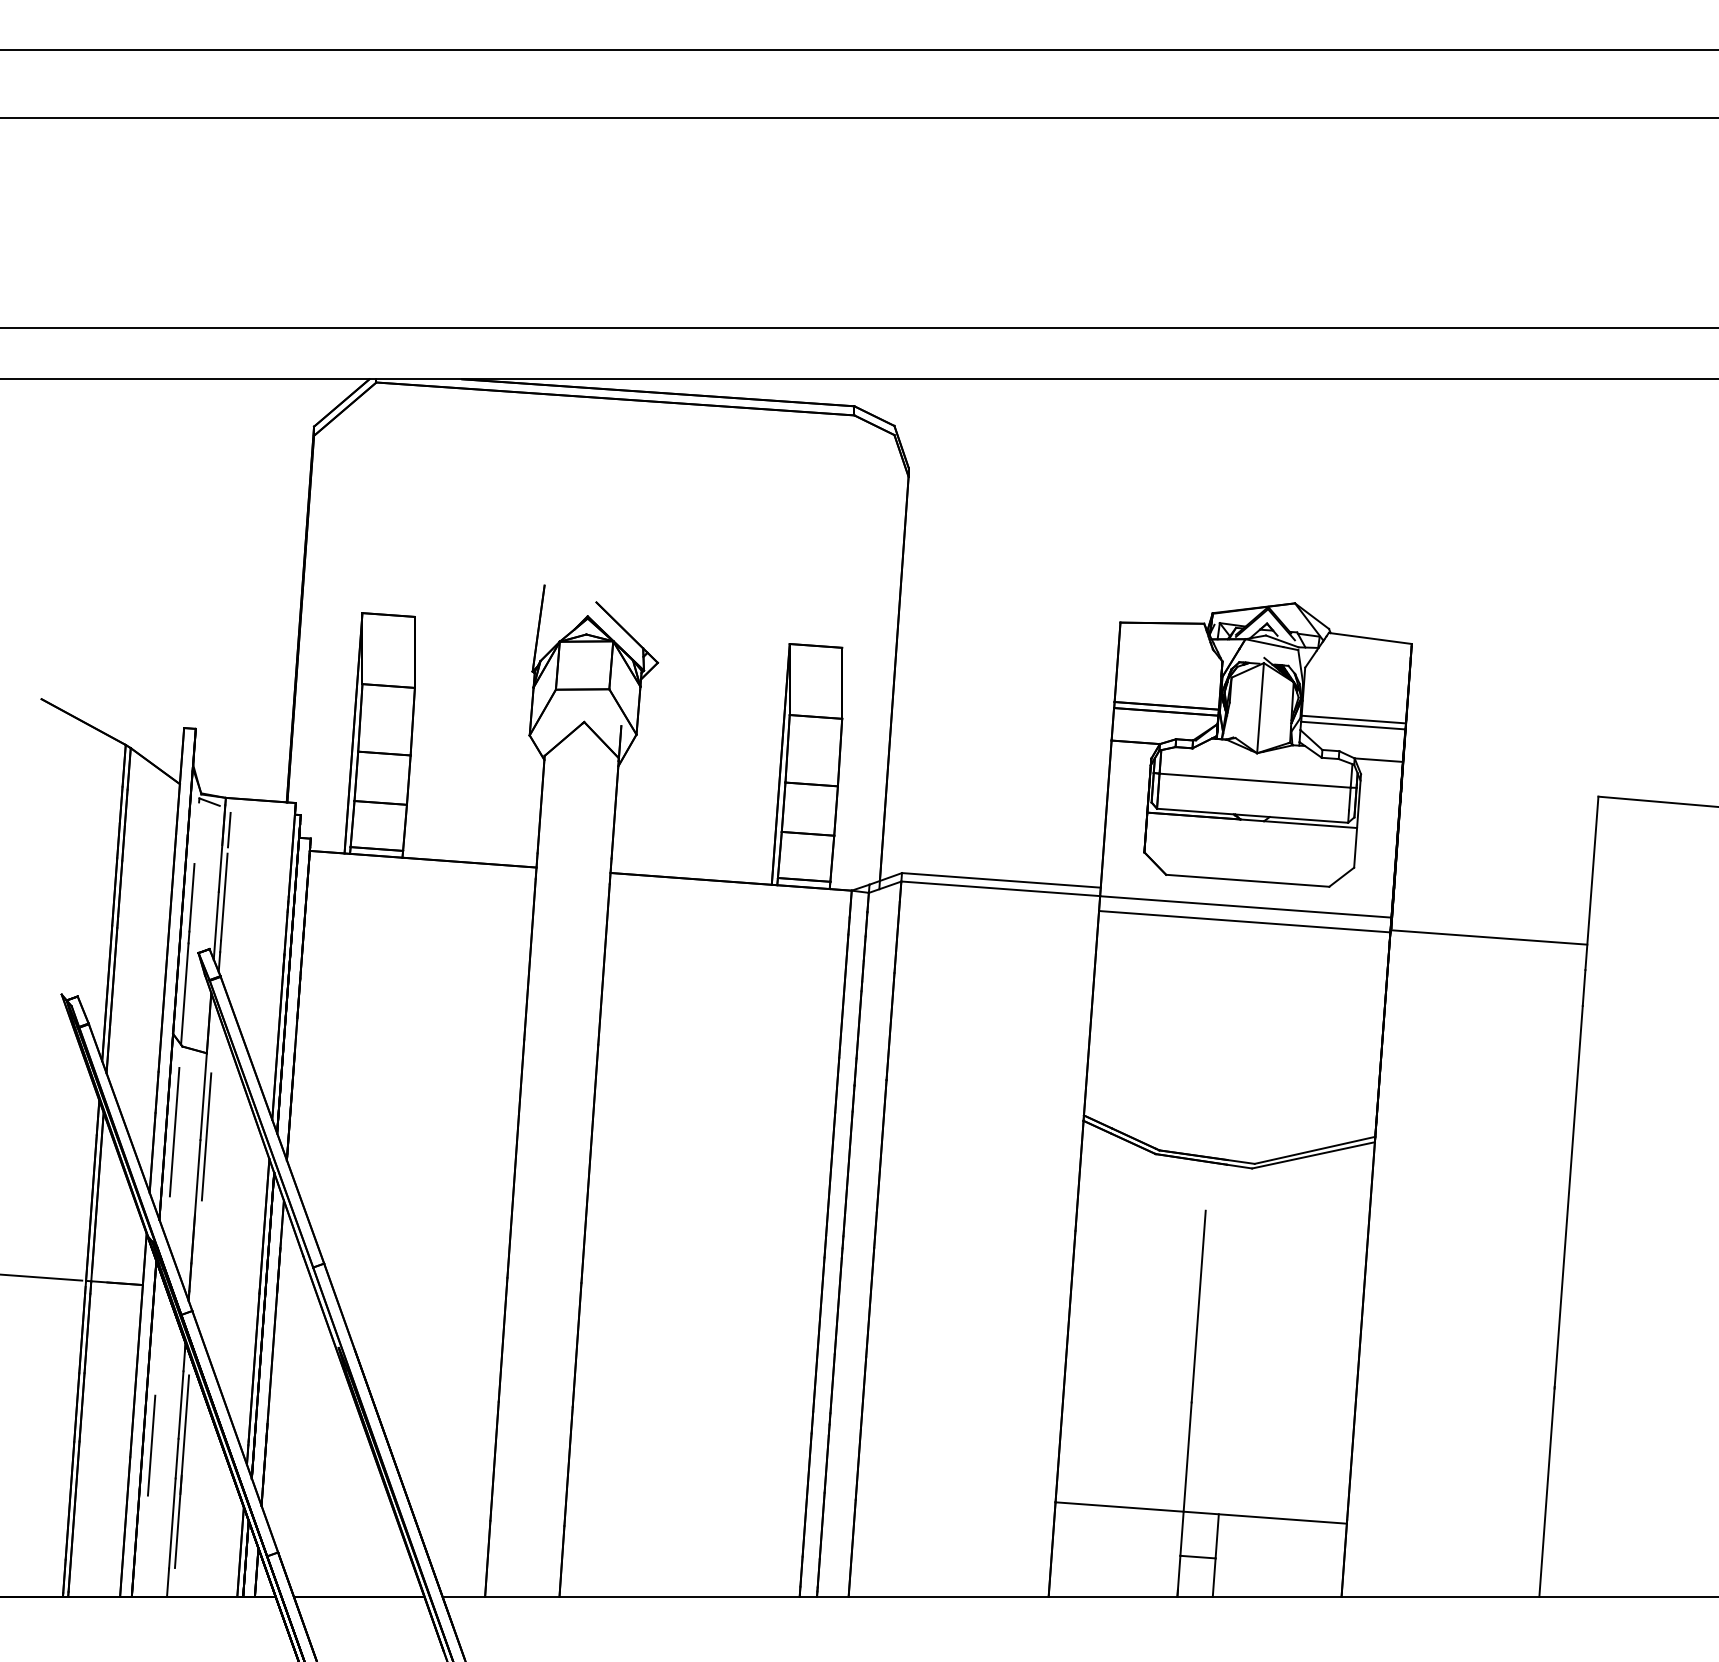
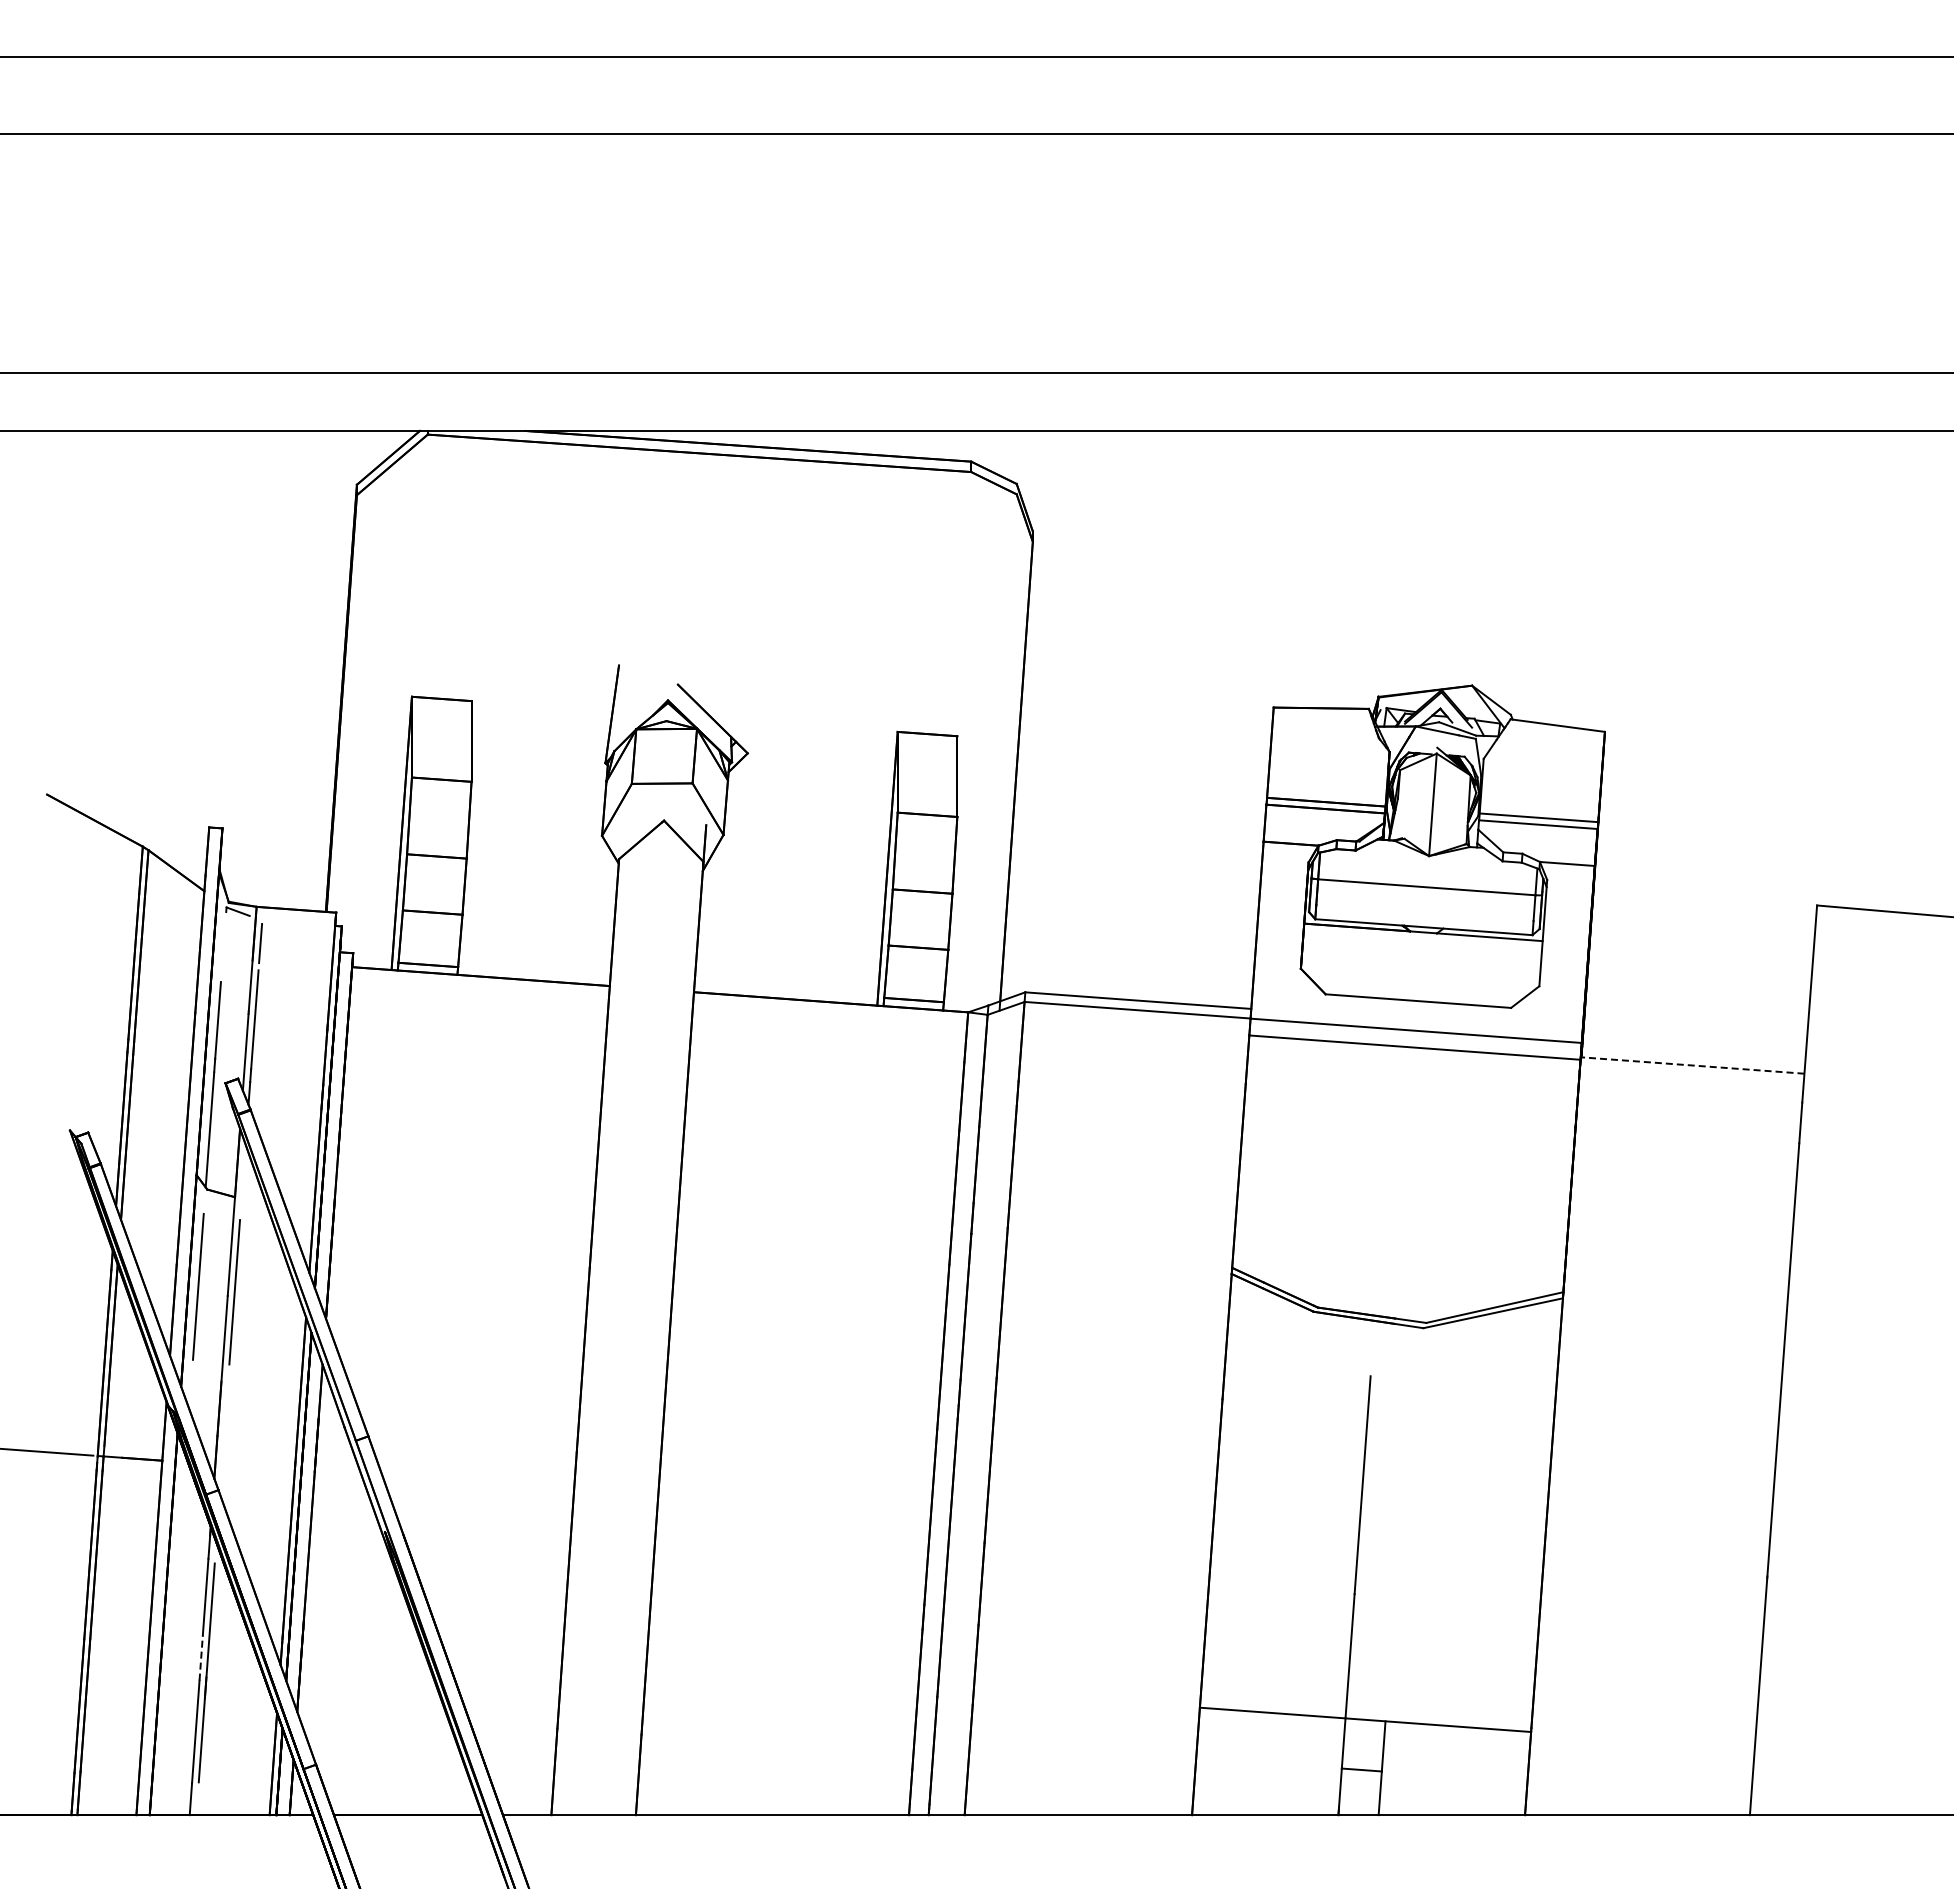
line: (1488, 937) -> (1692, 1065), solid -> dashed
line: (151, 1445) -> (172, 1643), removed
line: (177, 1459) -> (201, 1658), solid -> dashed

